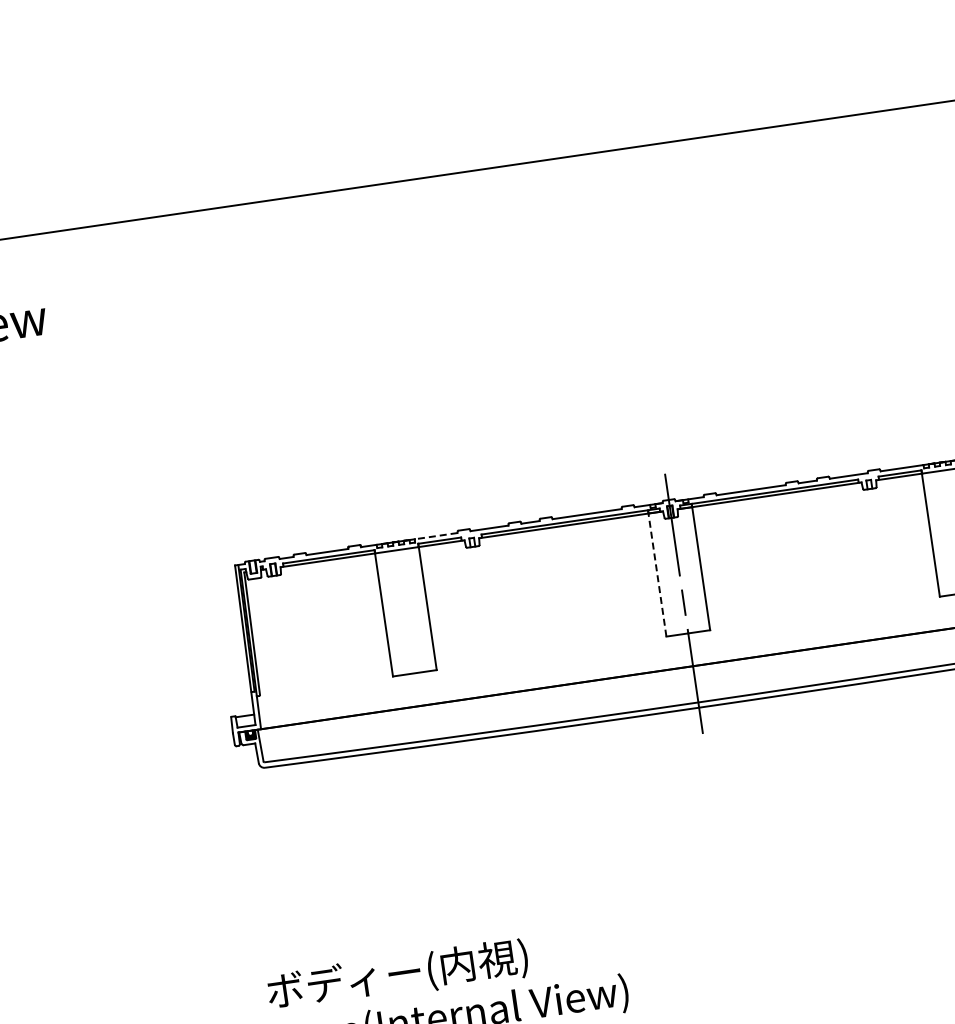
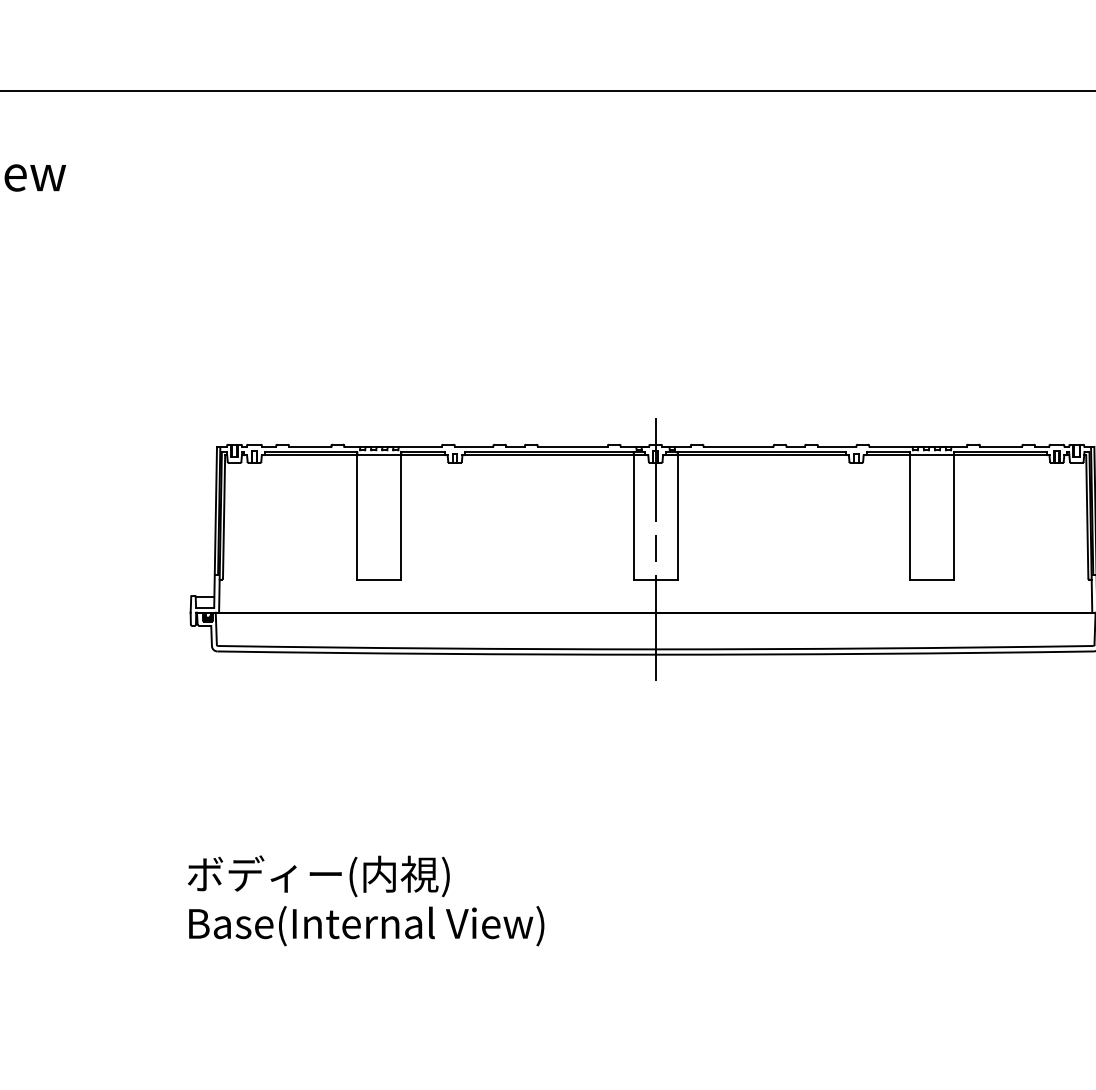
line: (436, 535) -> (420, 446), dashed -> solid
line: (657, 573) -> (633, 515), dashed -> solid

